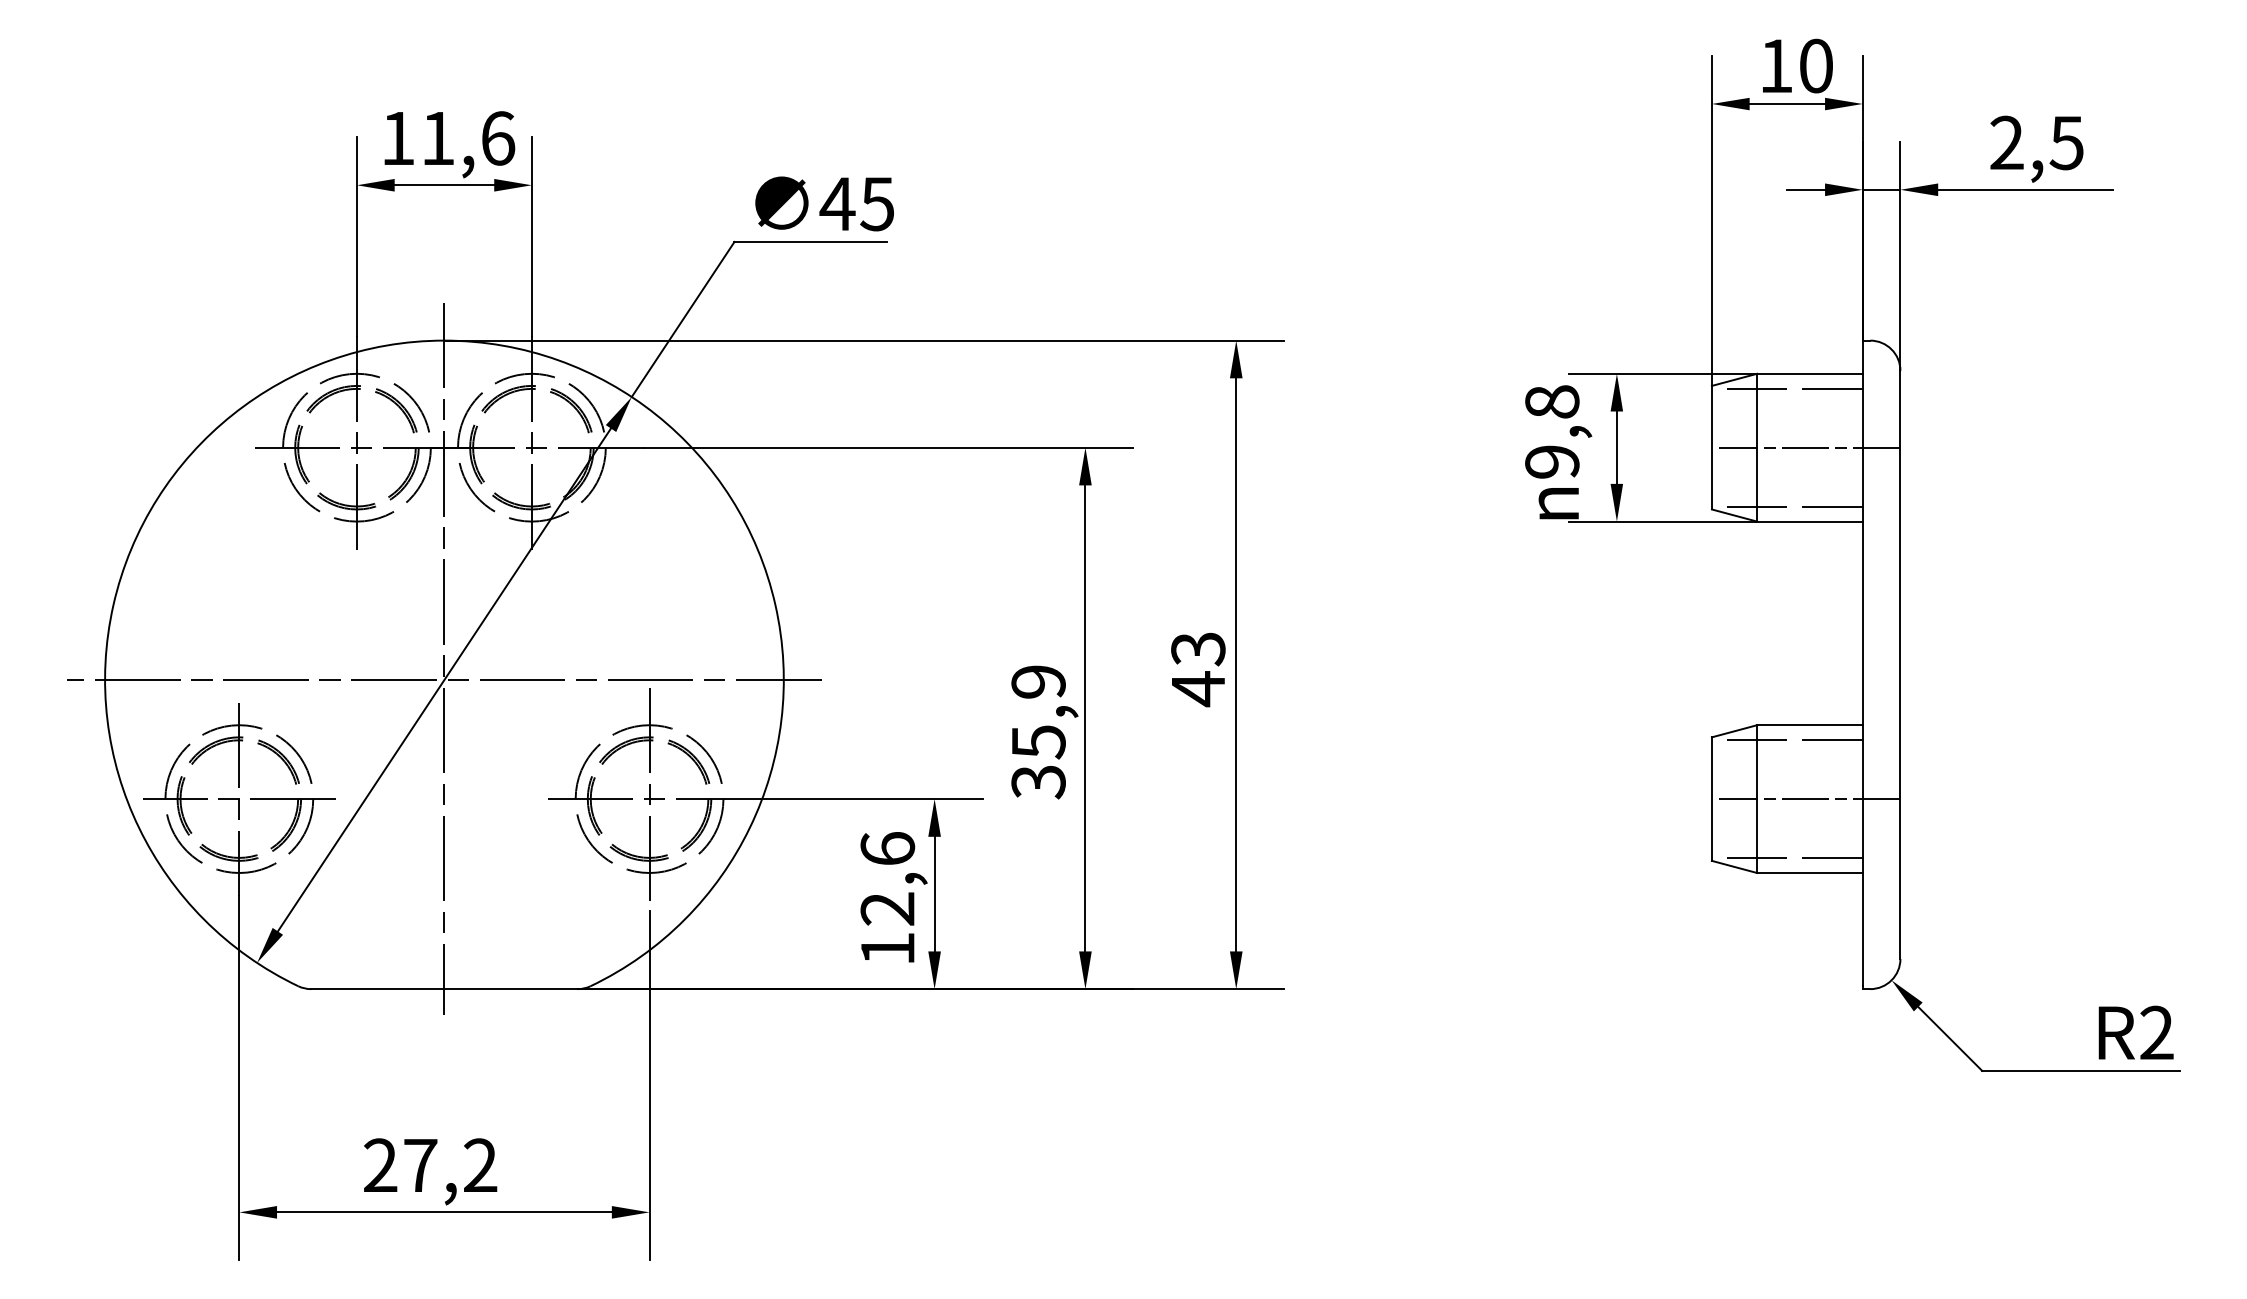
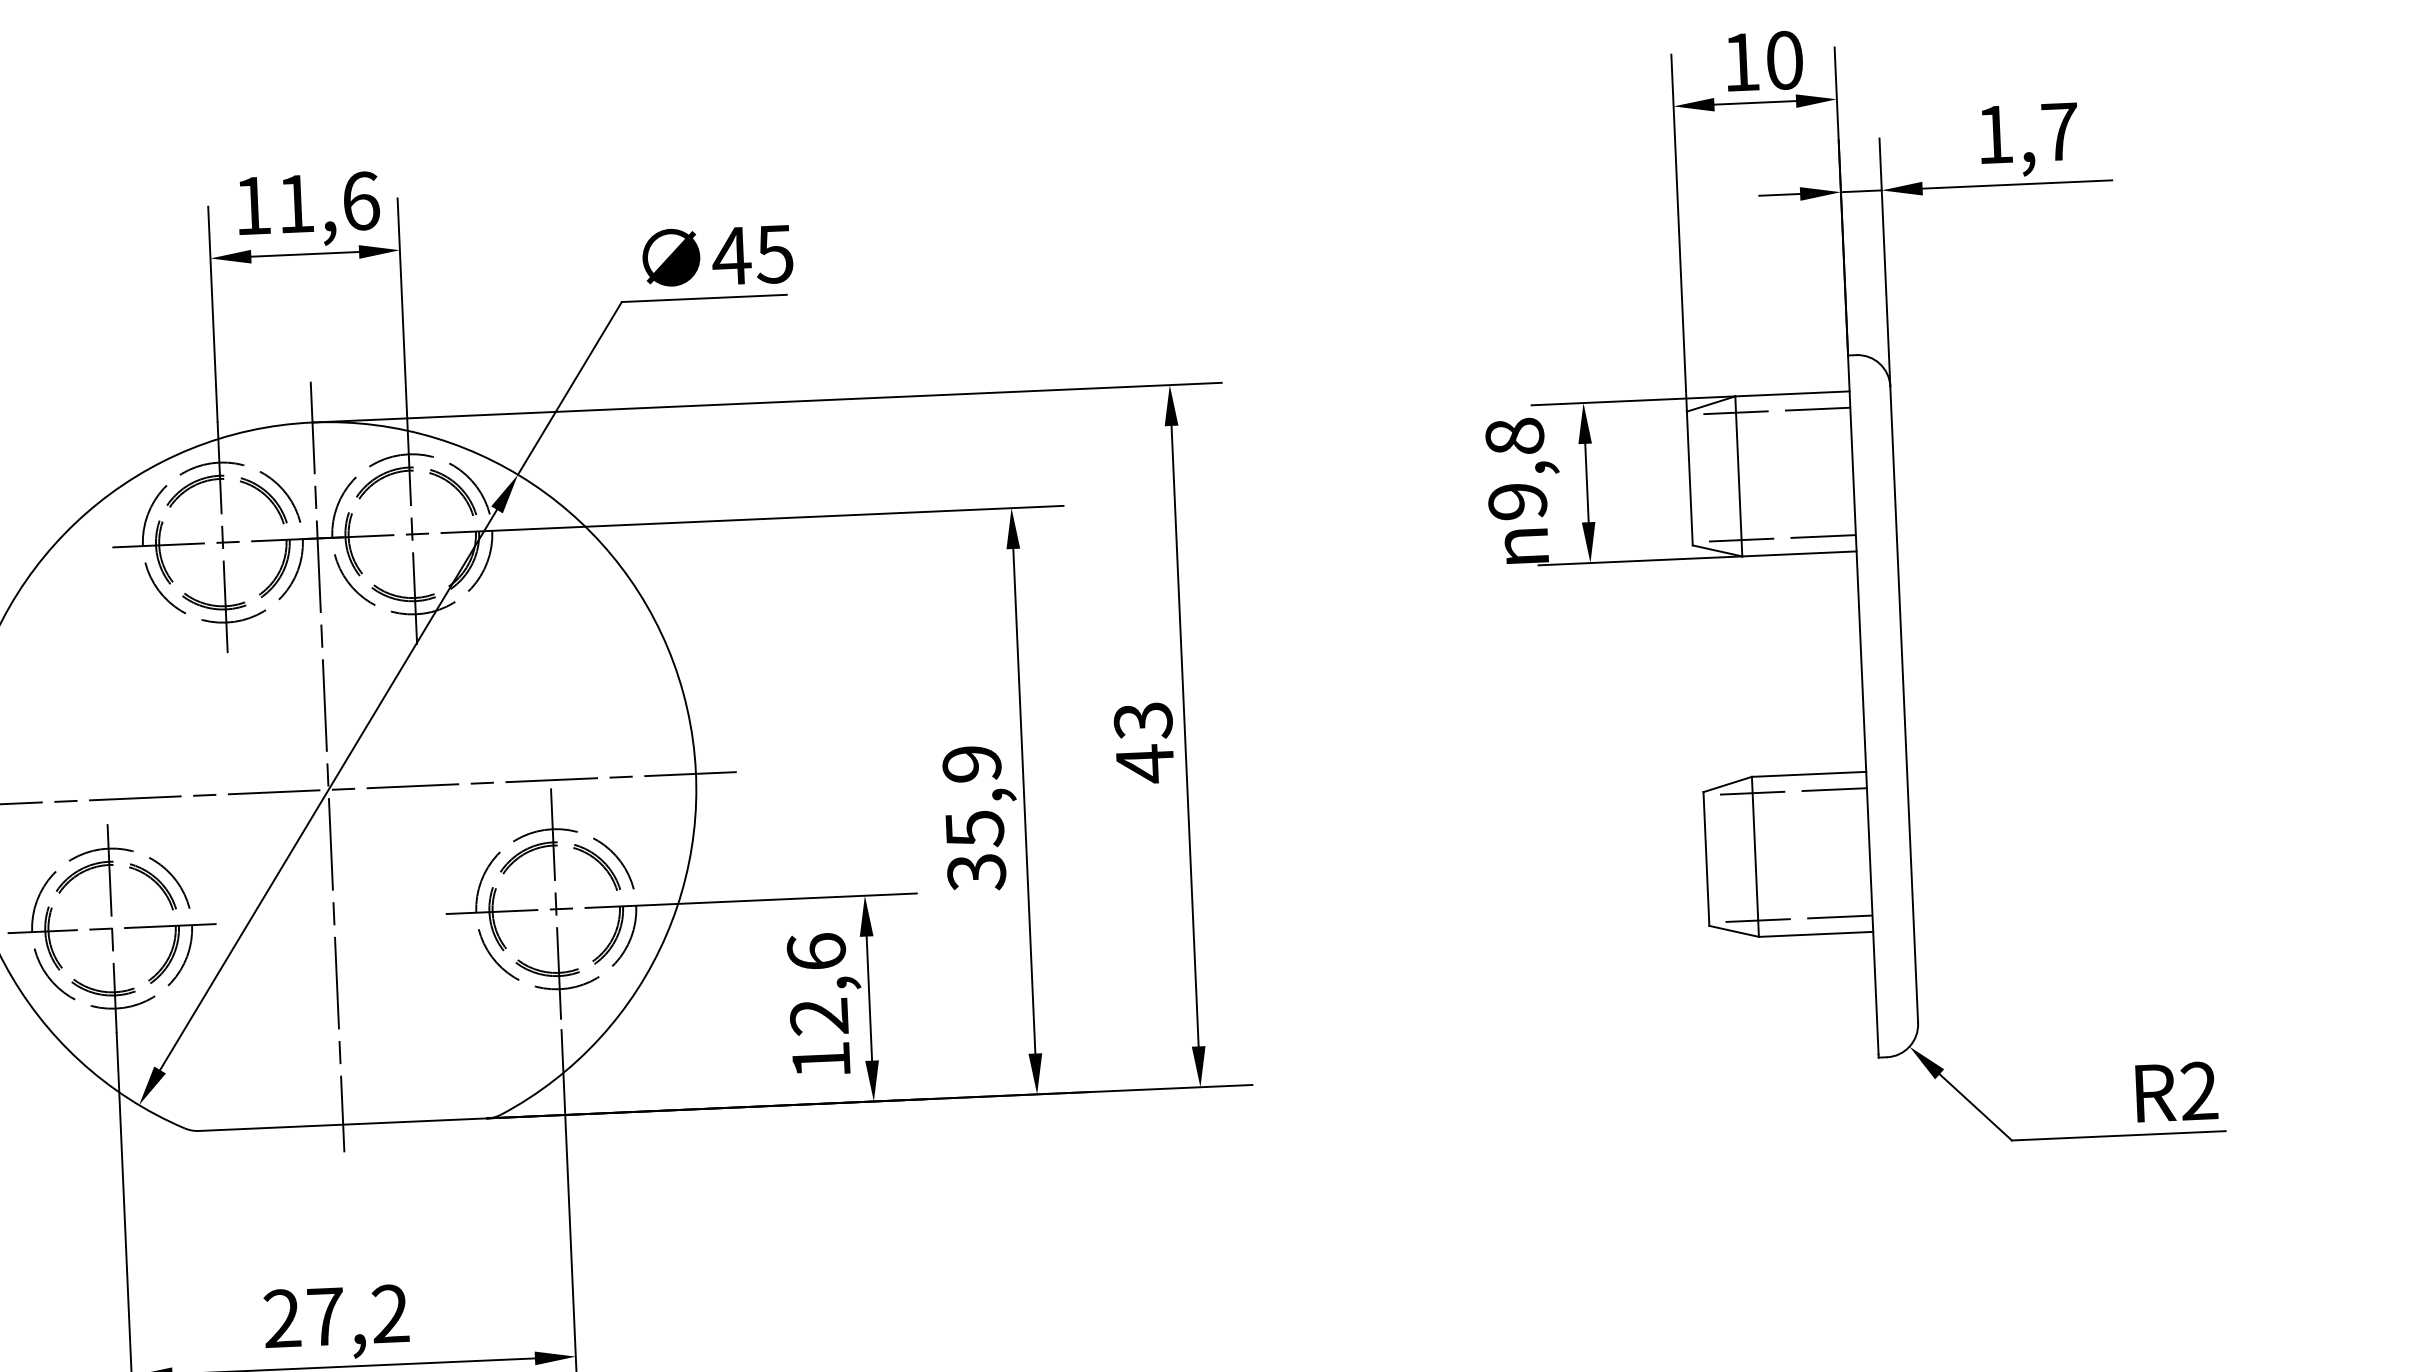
text: (2036, 142) -> (2026, 132), 2,5 -> 1,7
line: (1809, 447) -> (1795, 473), removed
line: (1809, 799) -> (1812, 854), removed

